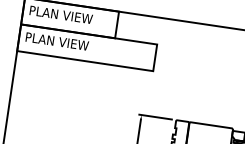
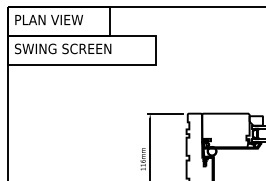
text: (70, 43) -> (63, 48), PLAN VIEW -> SWING SCREEN

